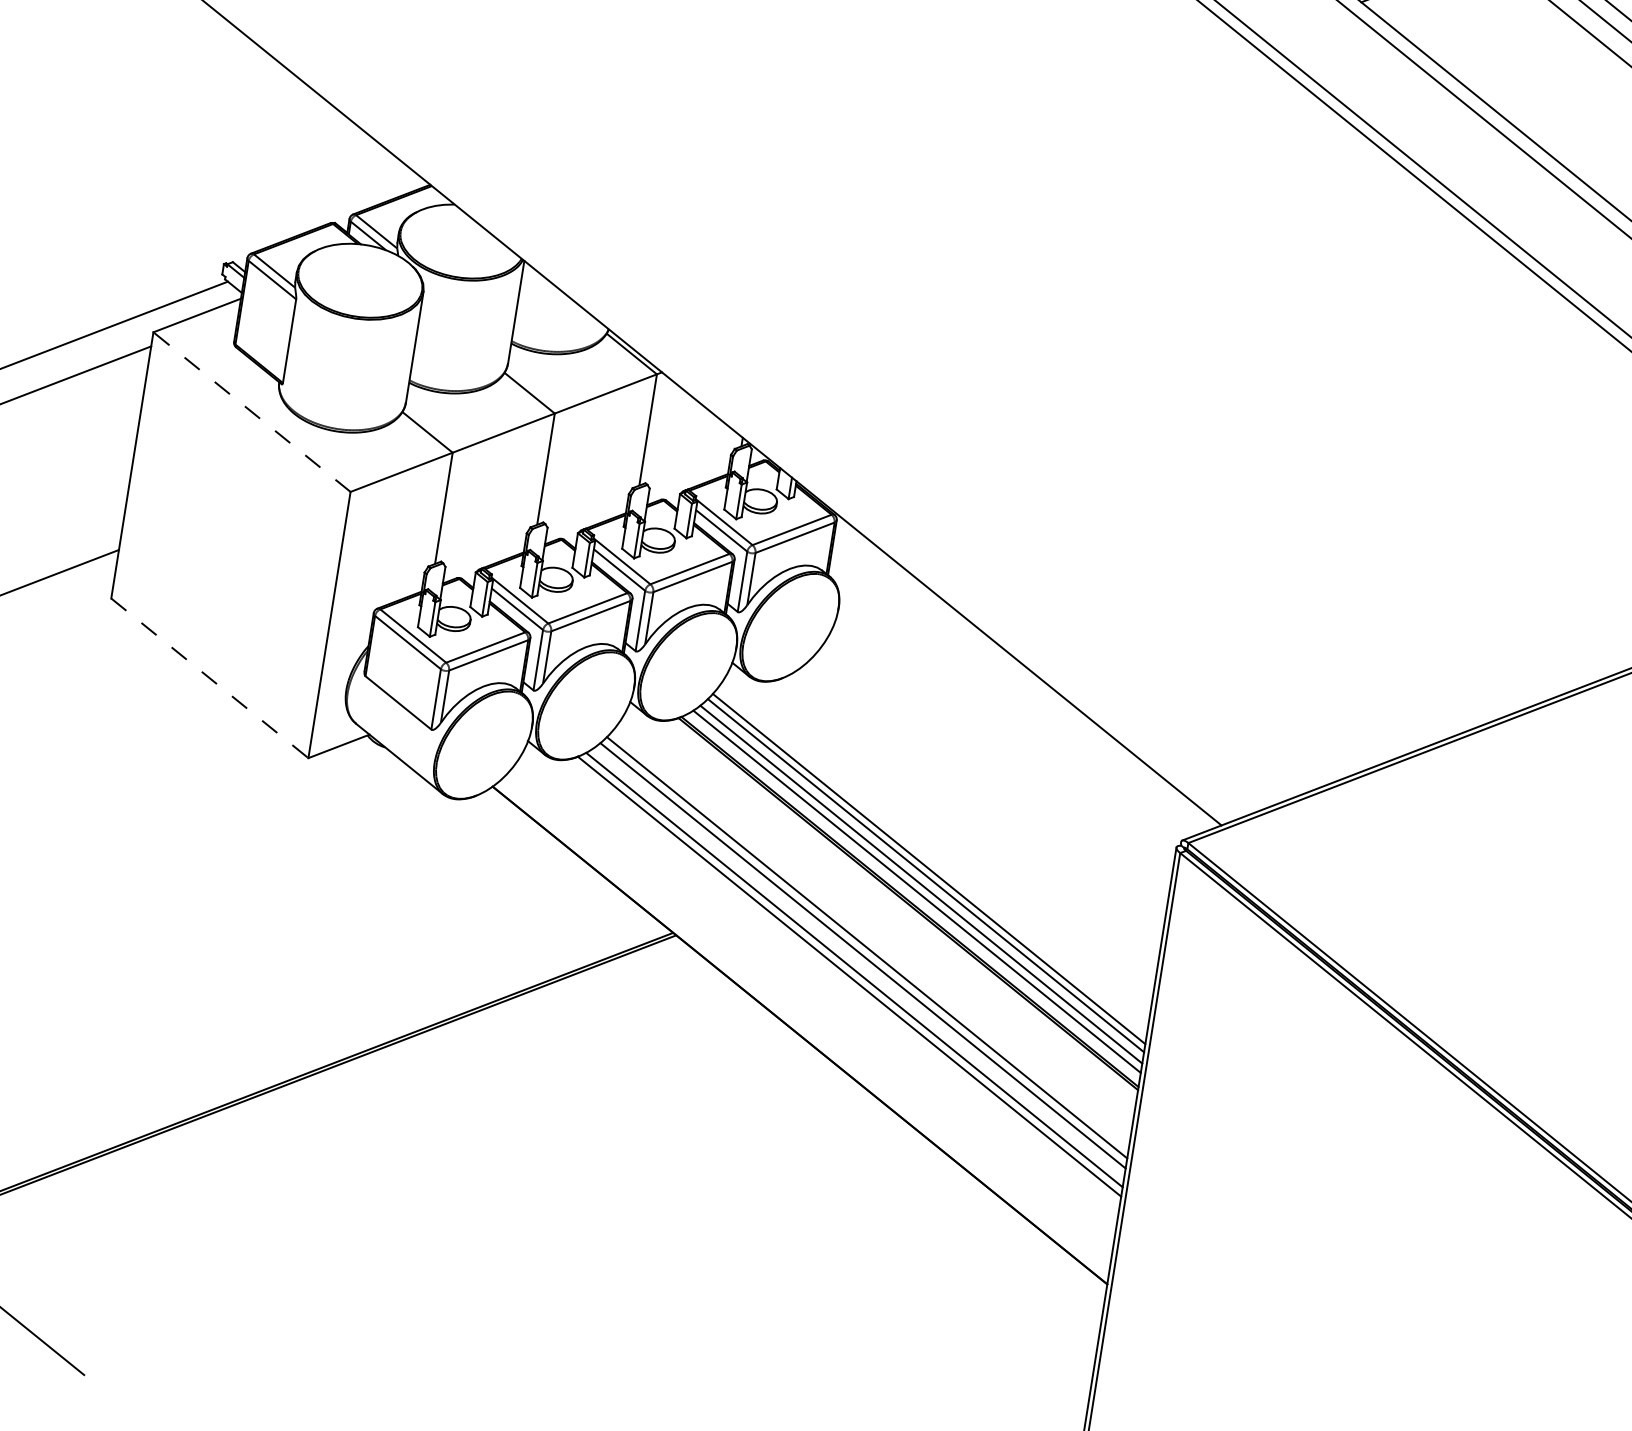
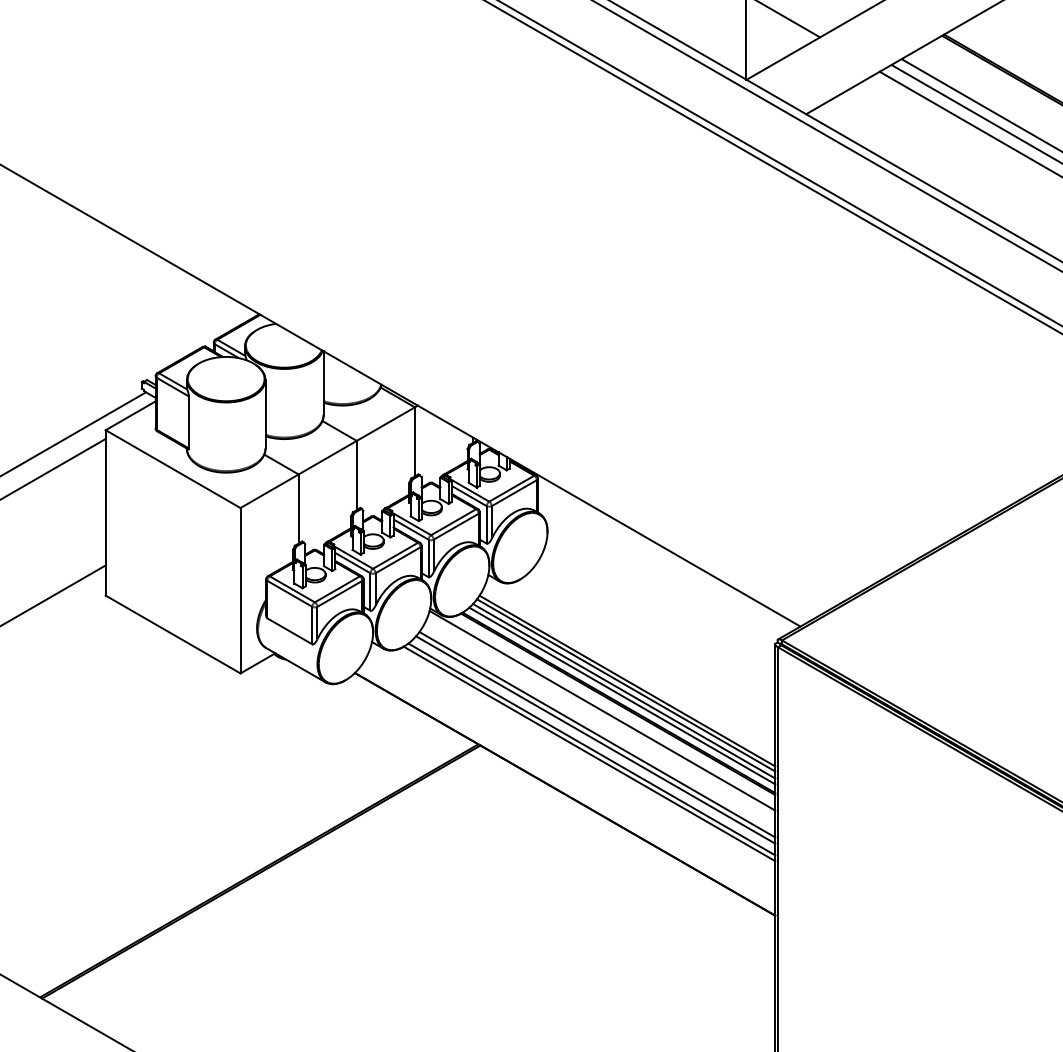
line: (252, 412) -> (173, 469), dashed -> solid
line: (210, 678) -> (173, 634), dashed -> solid
line: (881, 910) -> (602, 710), added

